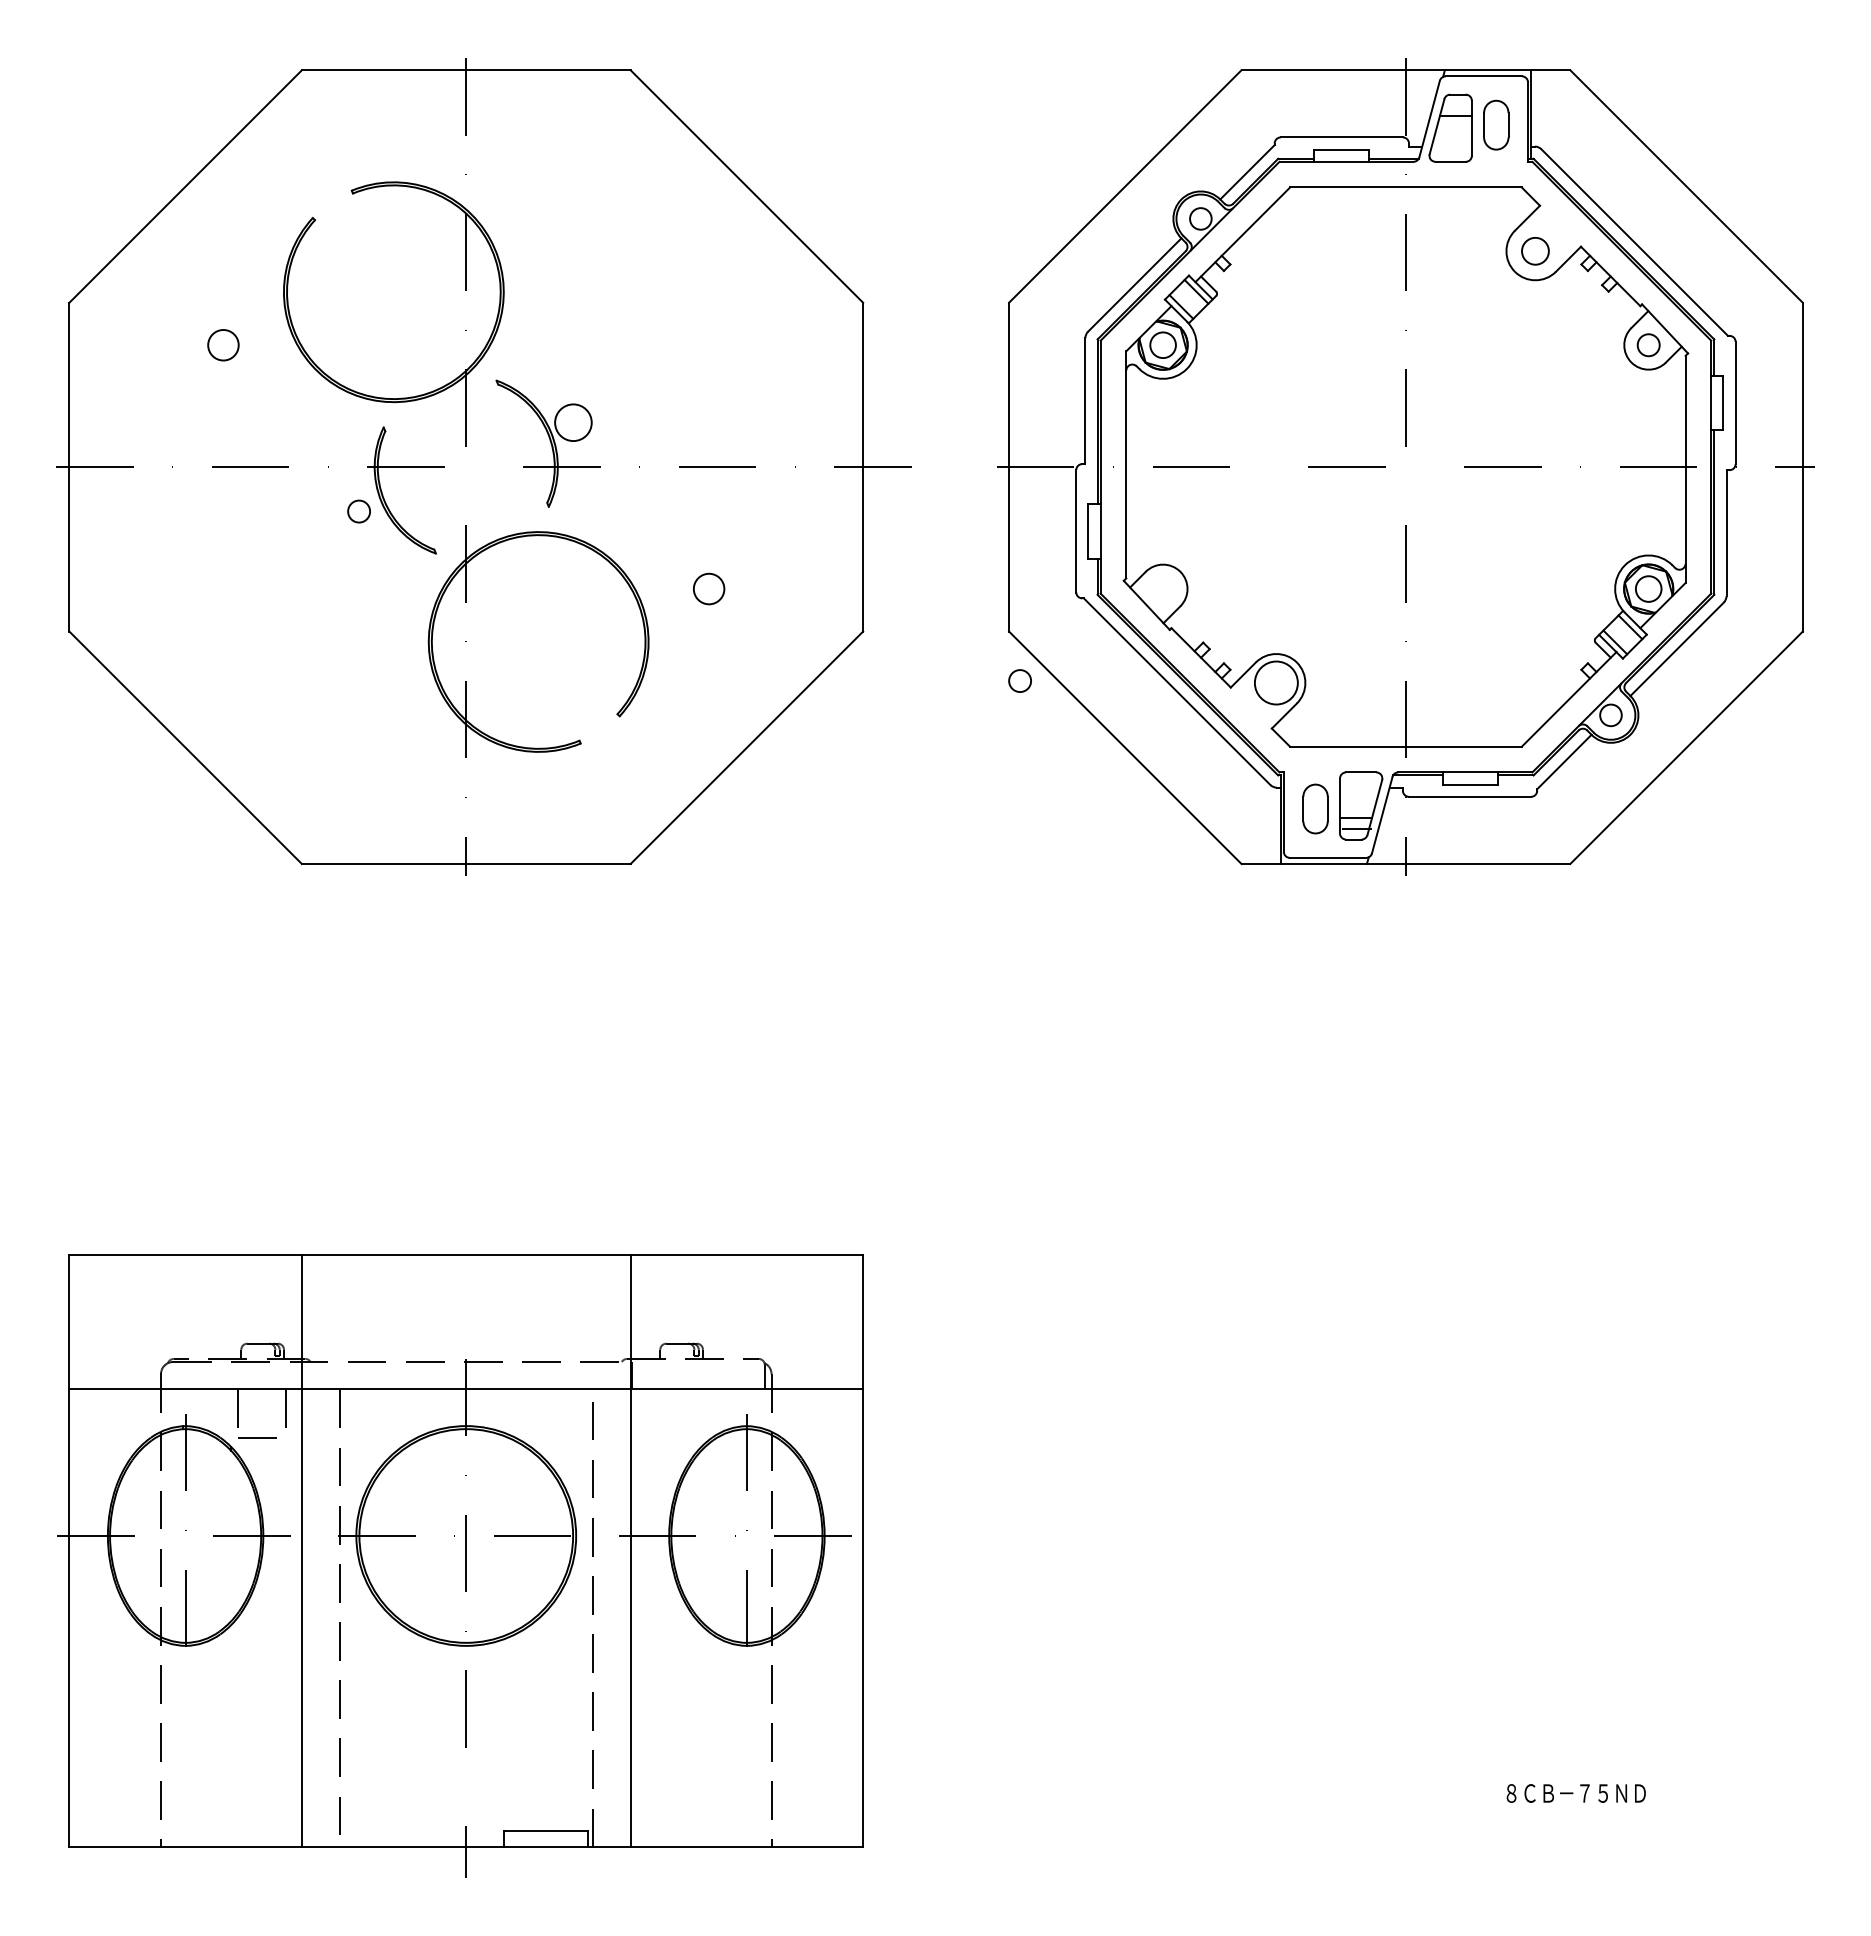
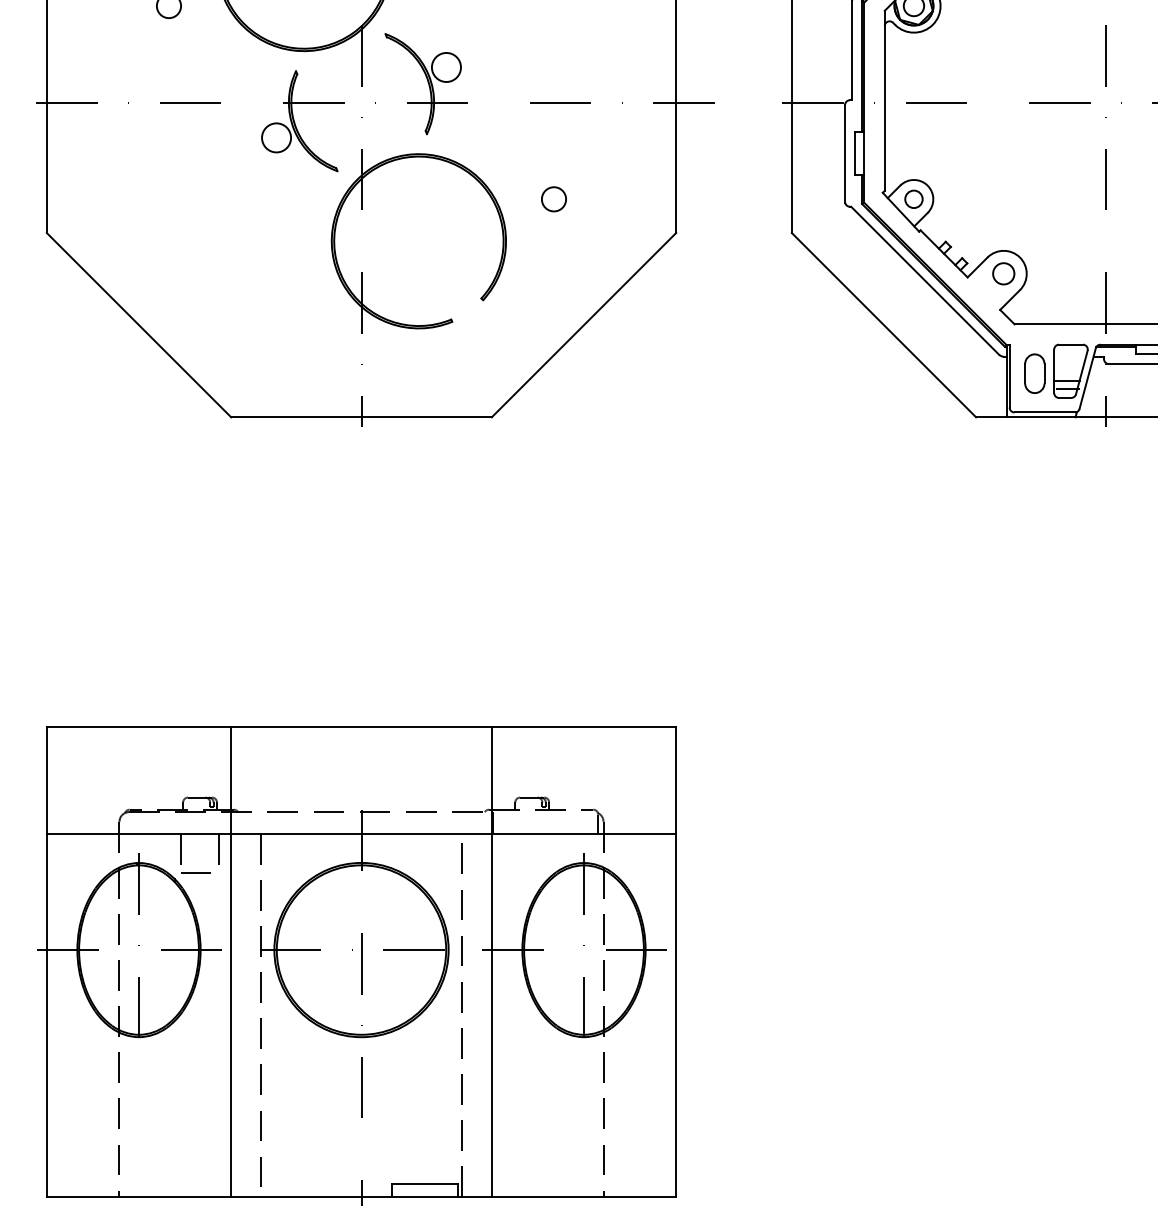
circle: (358, 511) -> (276, 137), size x1.67
circle: (1019, 680) -> (913, 198), moved
circle: (1275, 682) -> (1003, 273), size x0.62

